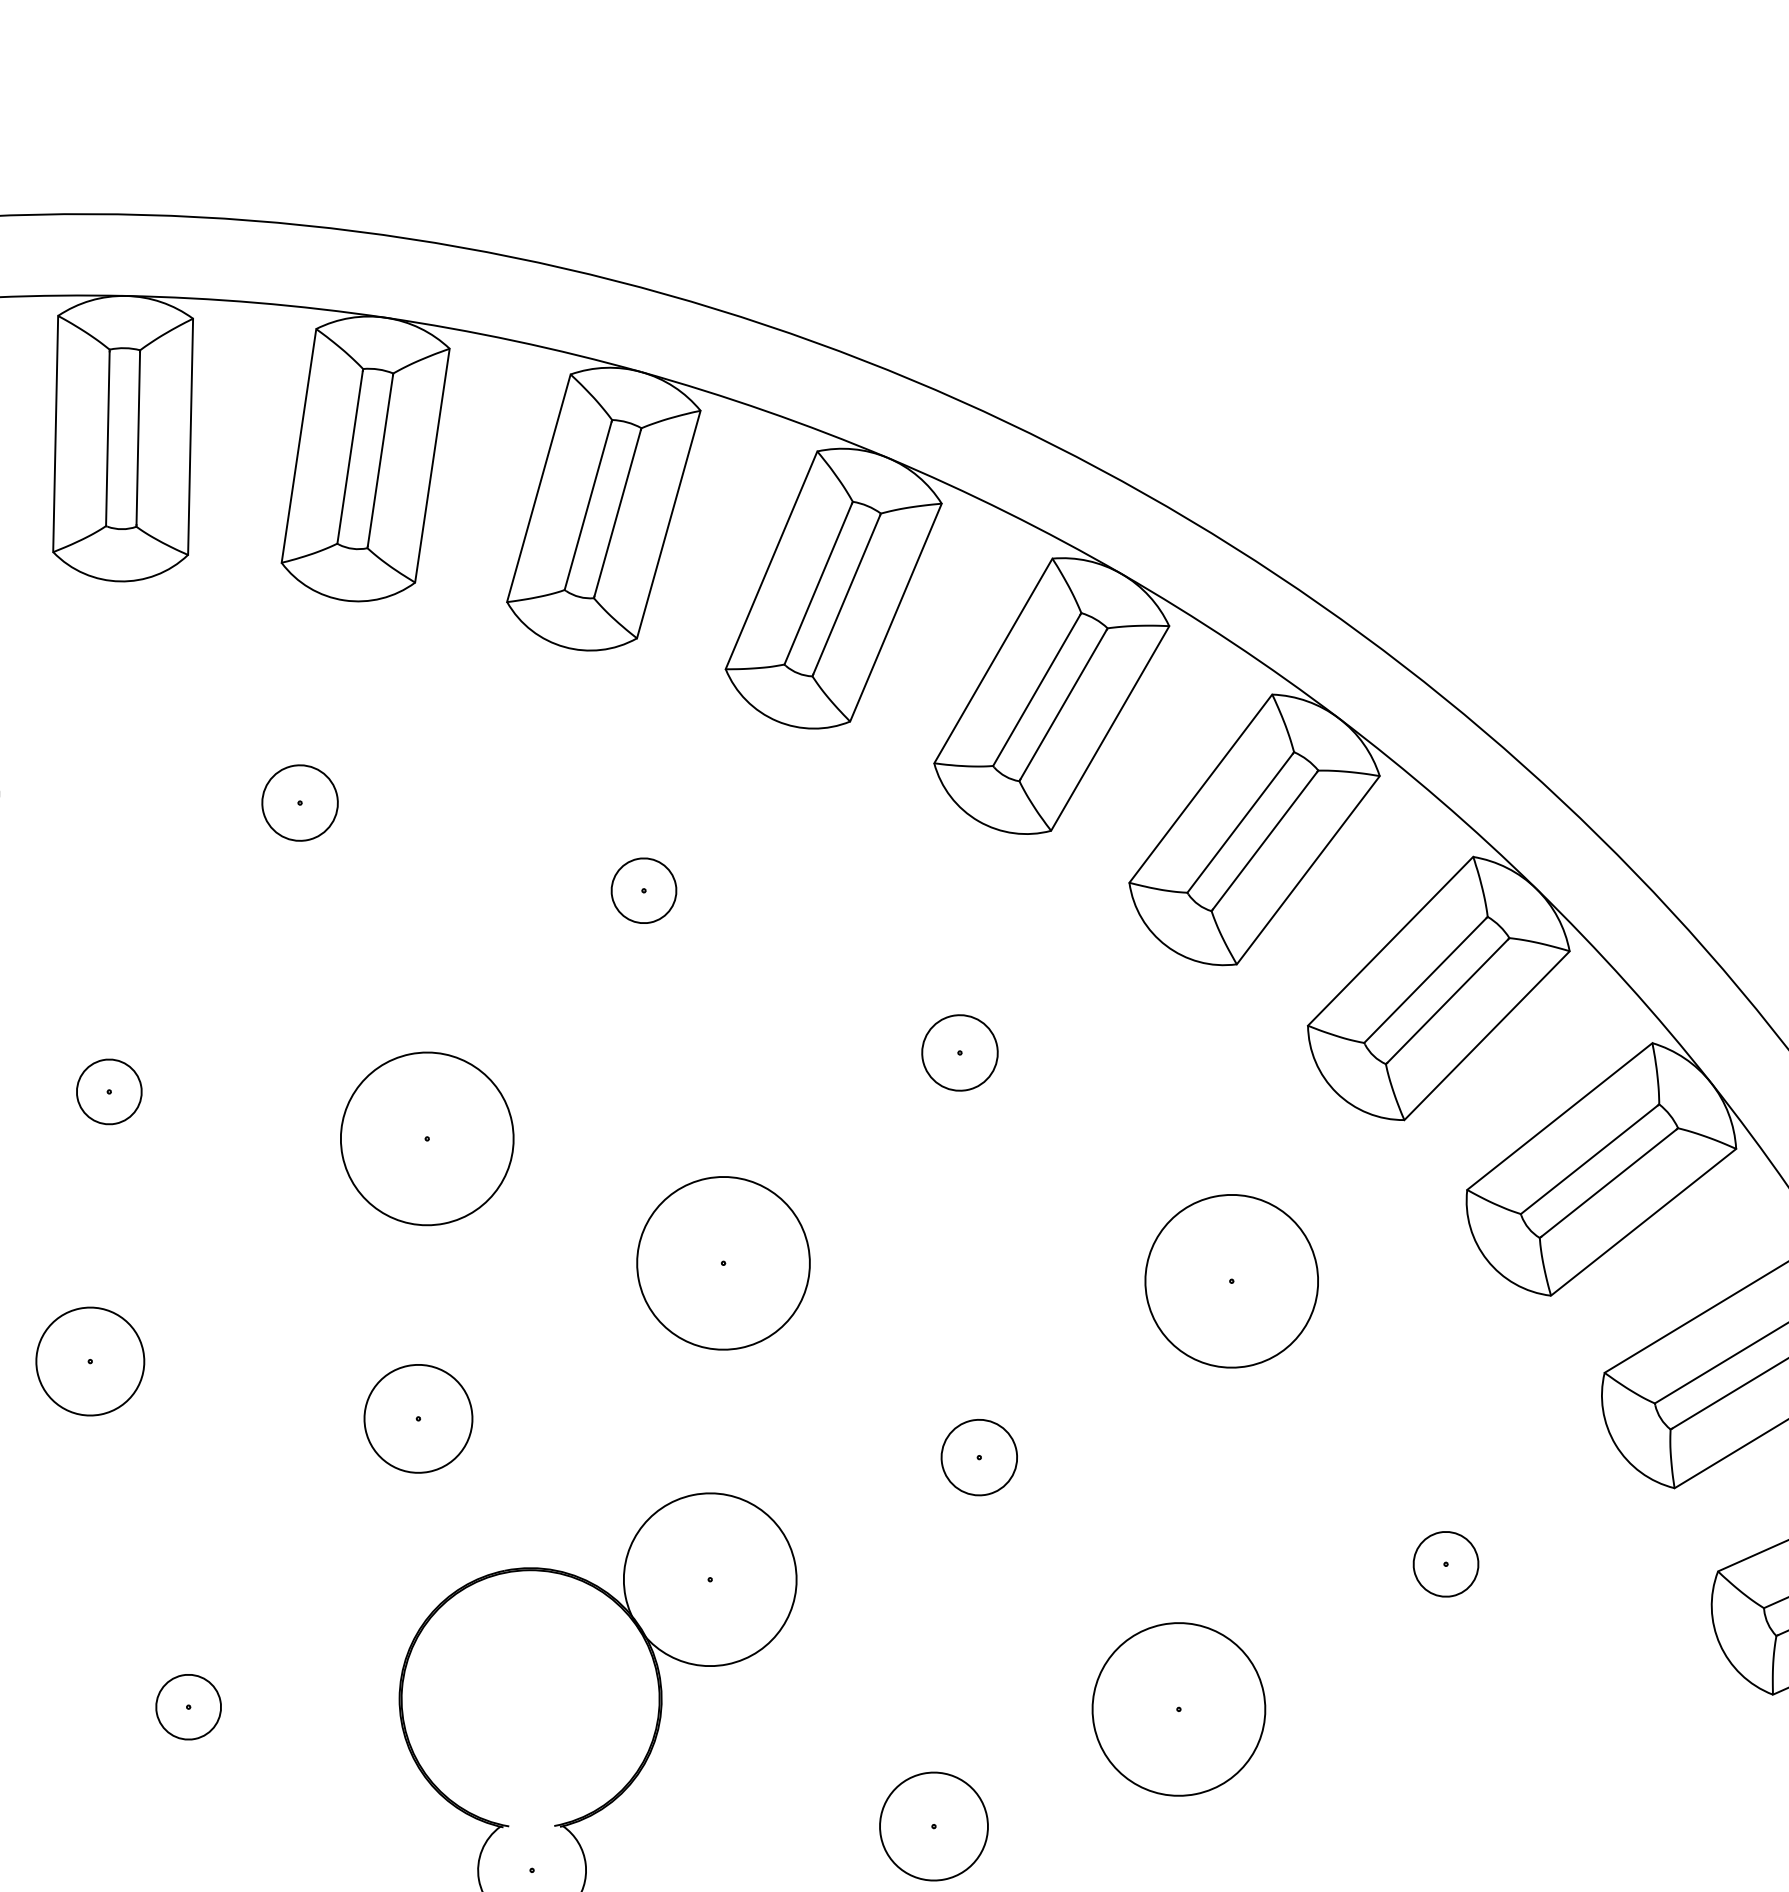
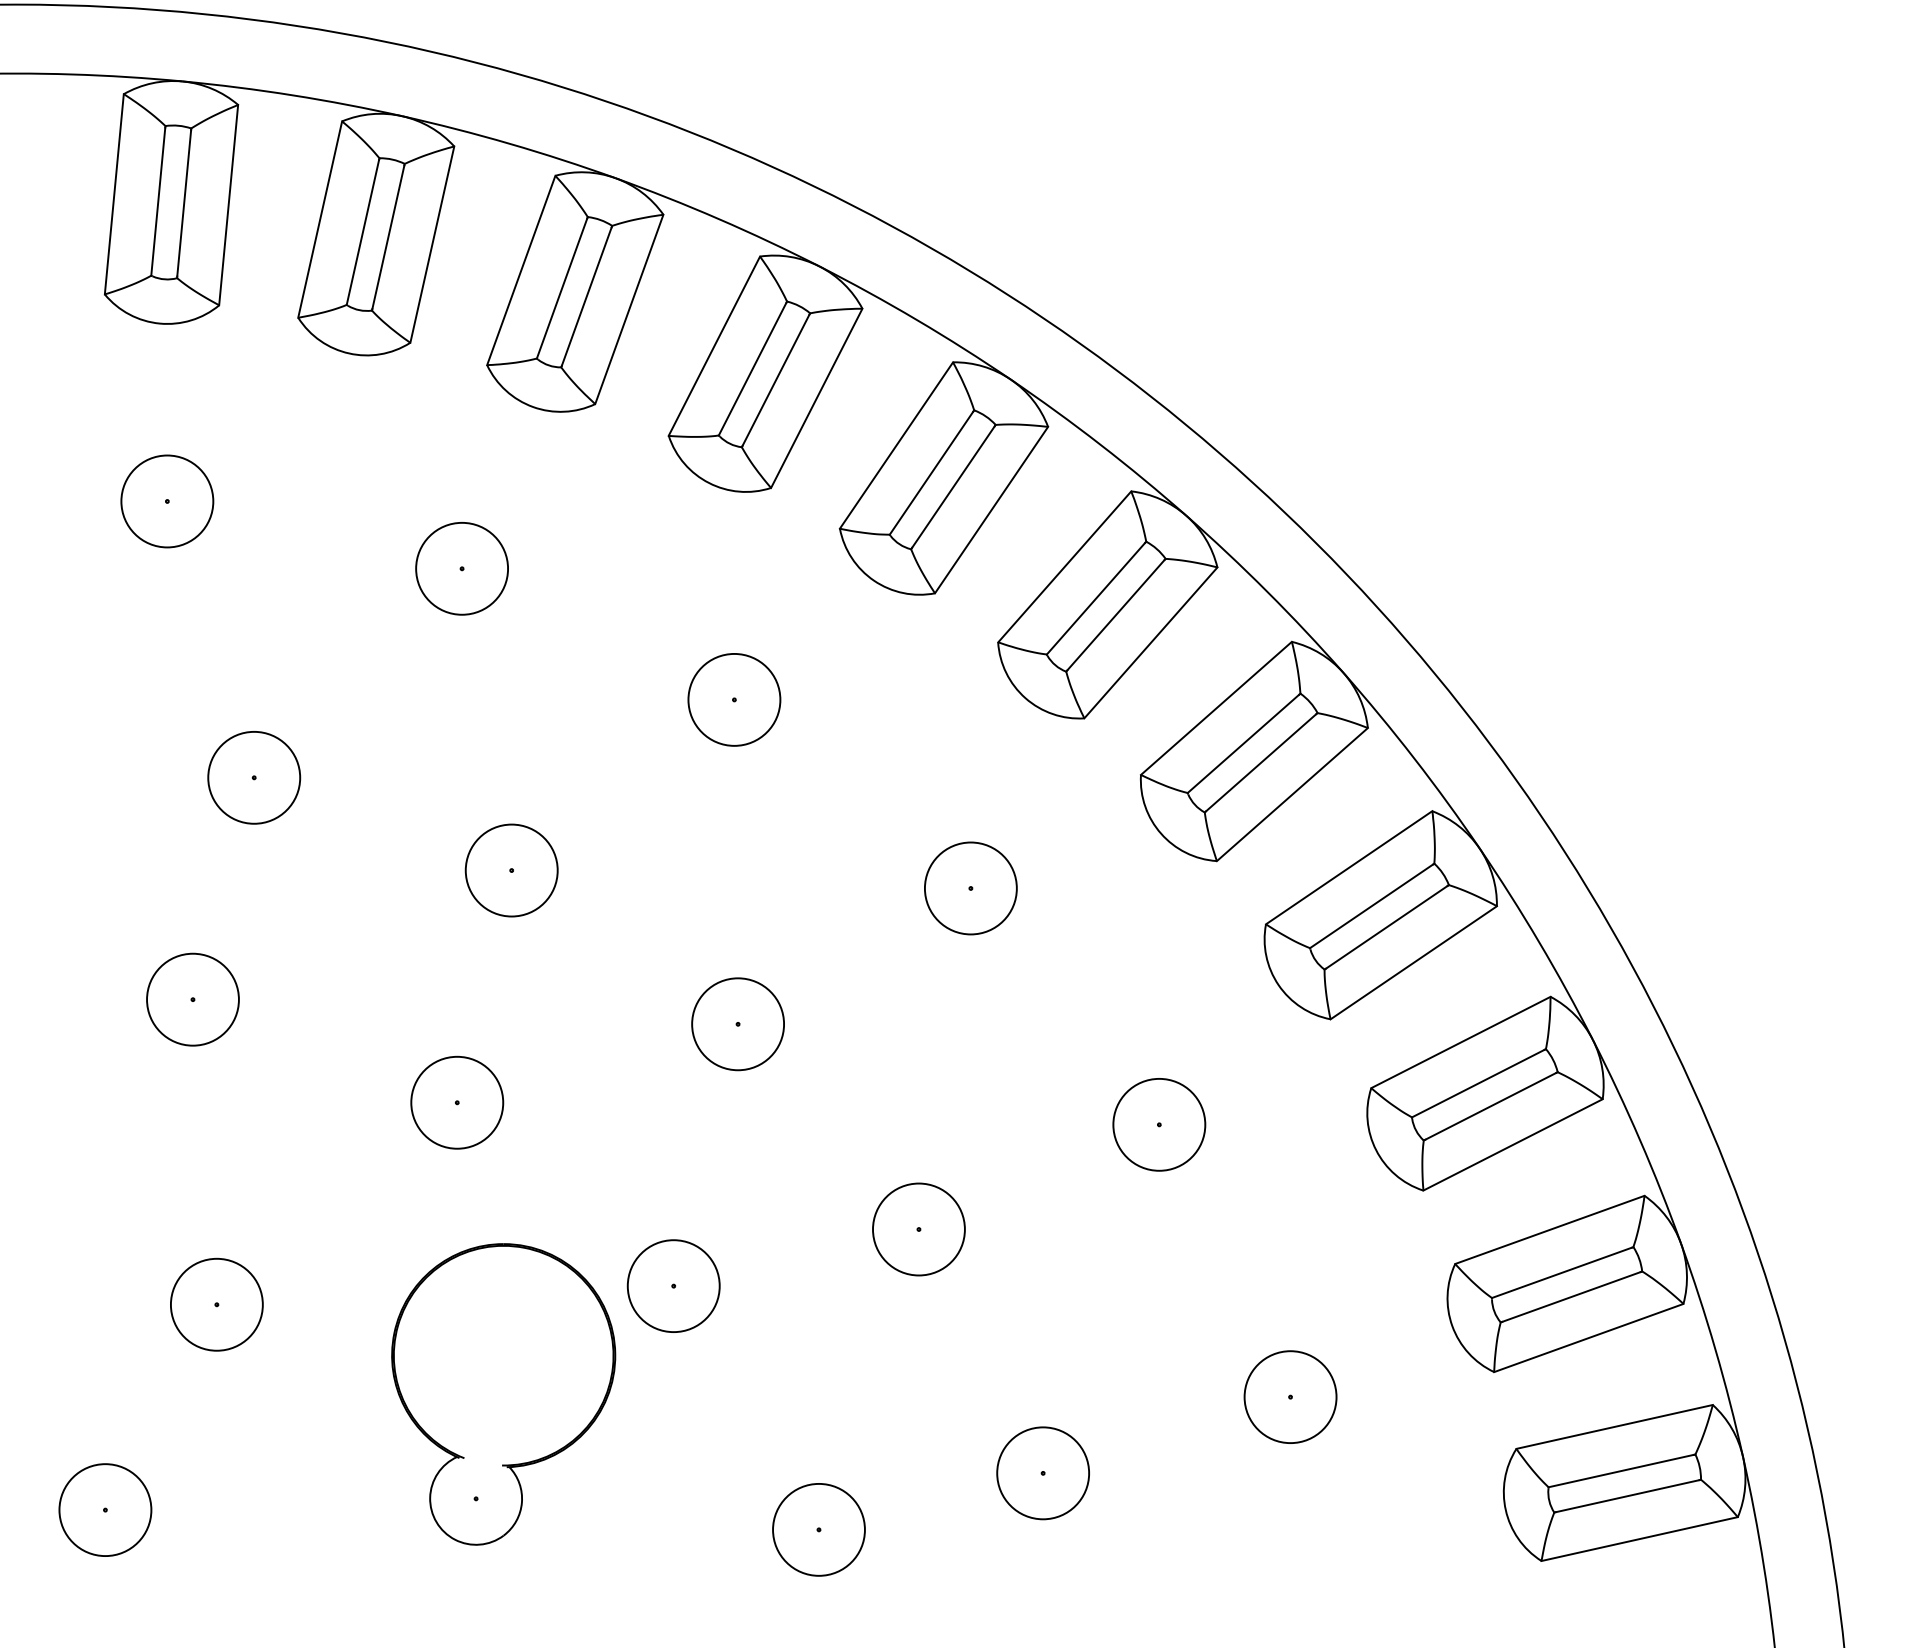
circle: (300, 802) -> (462, 568), size x1.43
circle: (644, 890) -> (734, 699), size x1.67
circle: (959, 1053) -> (970, 888), size x1.43
circle: (109, 1091) -> (254, 777), size x1.67
circle: (426, 1138) -> (511, 870), size x0.62
circle: (724, 1263) -> (738, 1024), size x0.62
circle: (1231, 1280) -> (1159, 1124), size x0.62
circle: (978, 1457) -> (918, 1229), size x1.43
circle: (1446, 1564) -> (1290, 1397), size x1.67
circle: (710, 1580) -> (673, 1286), size x0.62
circle: (188, 1706) -> (216, 1304), size x1.67
circle: (1179, 1709) -> (1043, 1473), size x0.62

